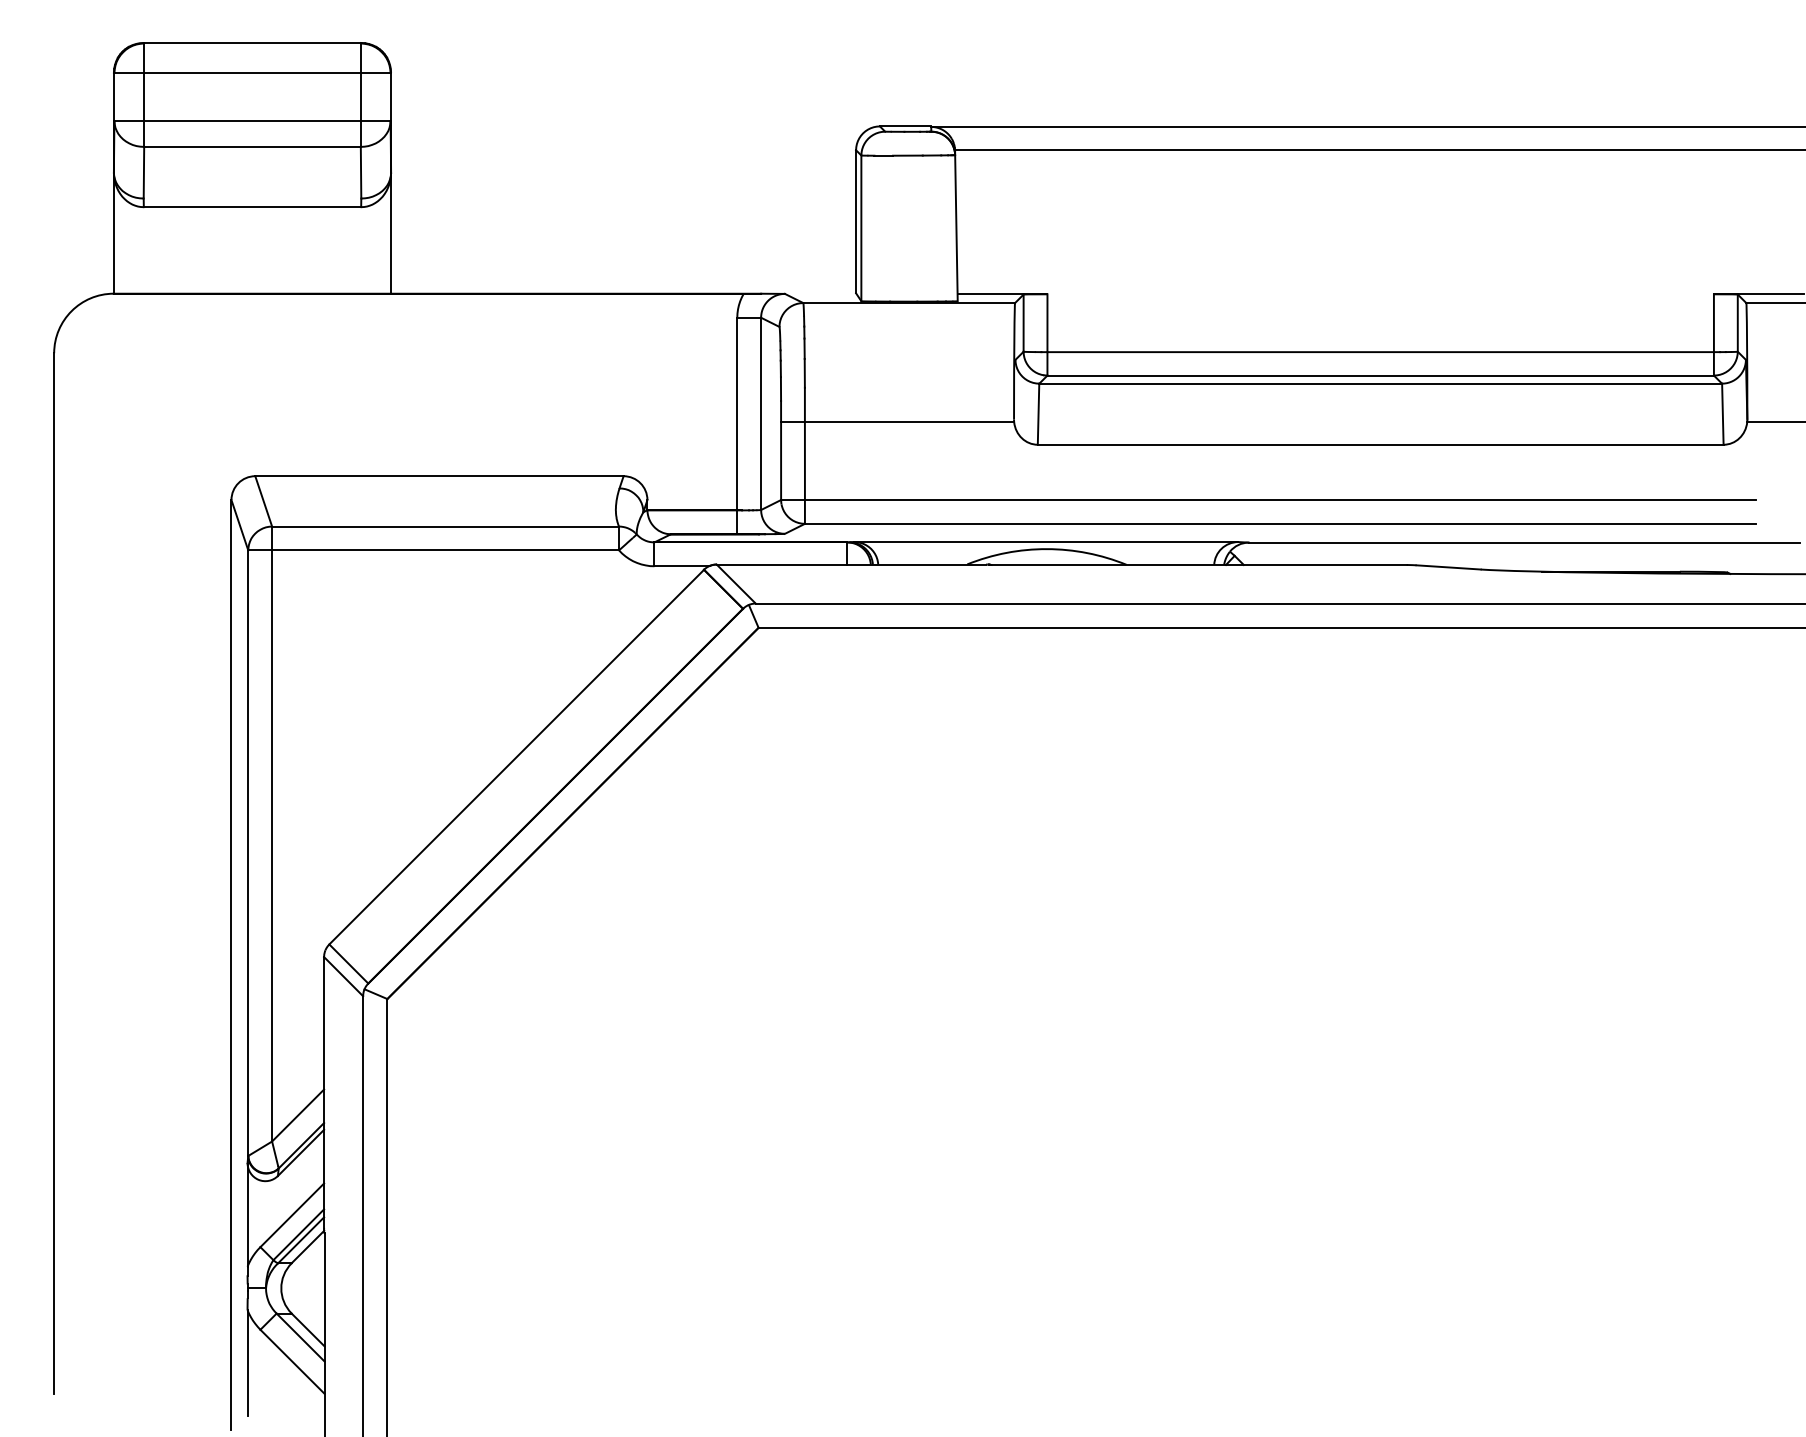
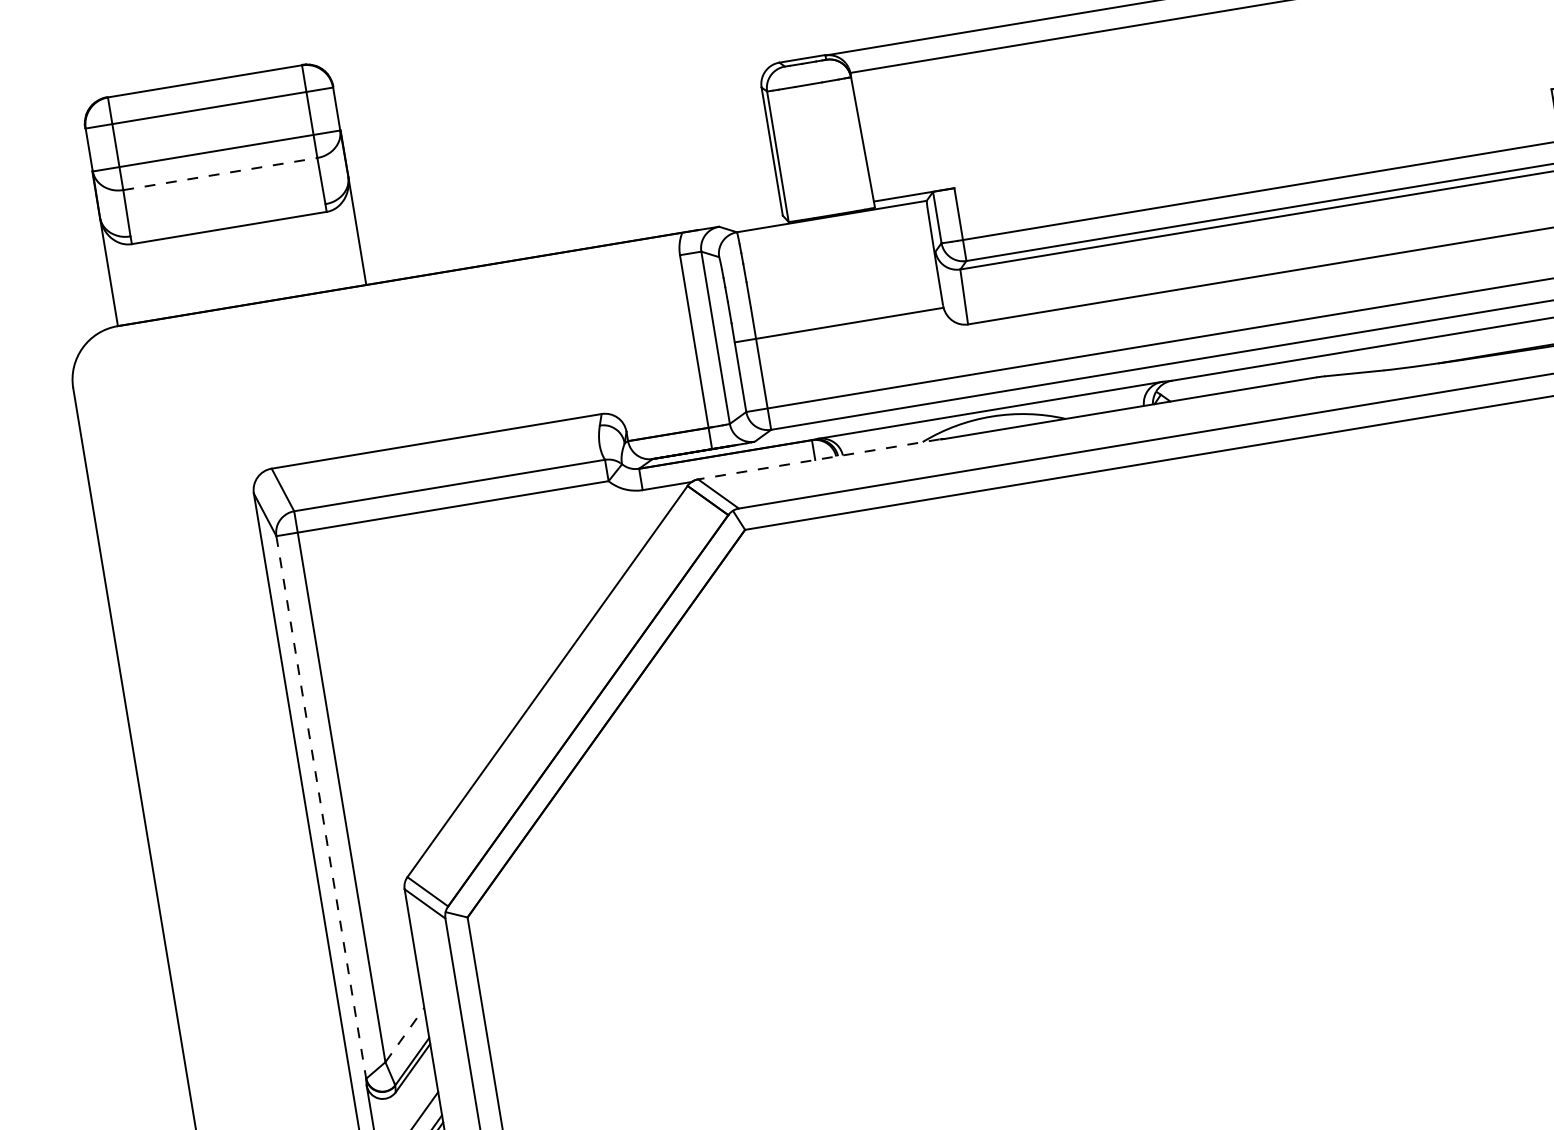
line: (253, 146) -> (221, 173), solid -> dashed
line: (851, 564) -> (818, 459), solid -> dashed
line: (248, 853) -> (321, 807), solid -> dashed
line: (298, 1115) -> (405, 1035), solid -> dashed

